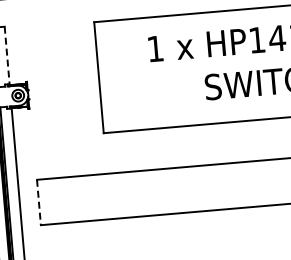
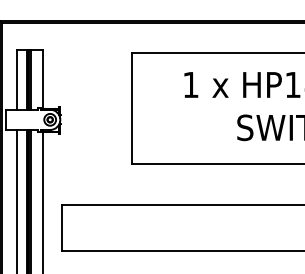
line: (7, 56) -> (42, 79), dashed -> solid
line: (38, 203) -> (61, 228), dashed -> solid

